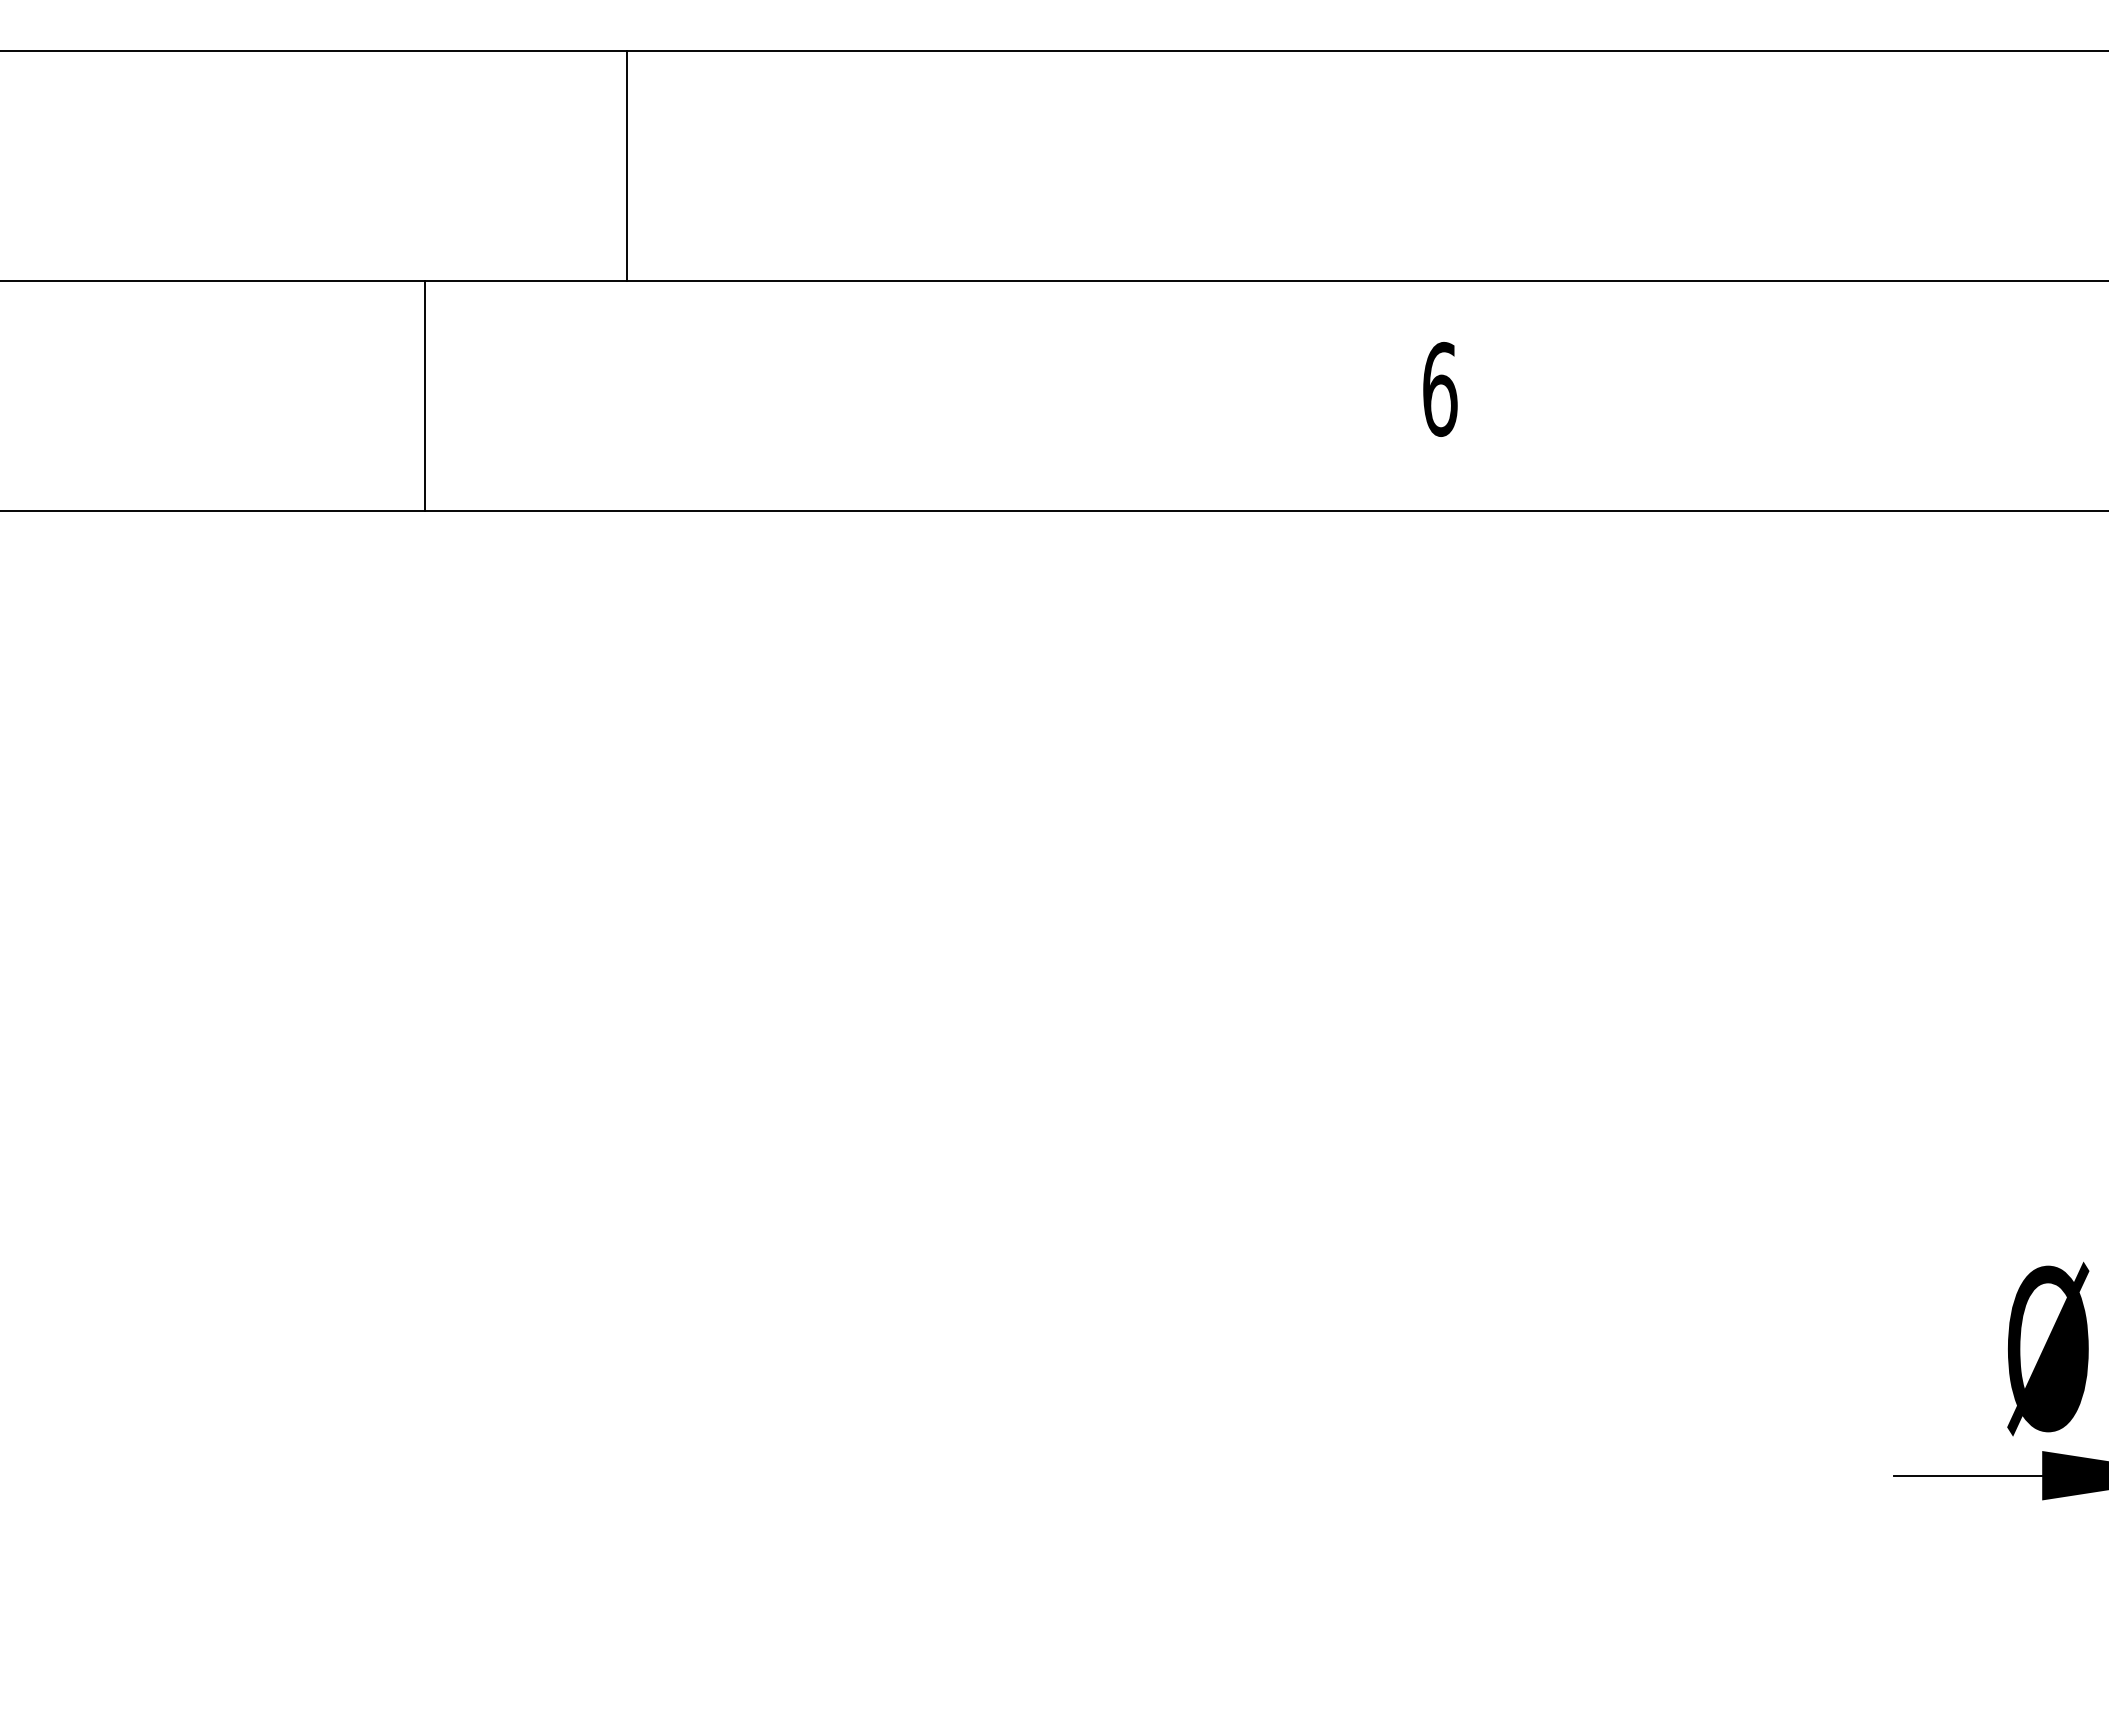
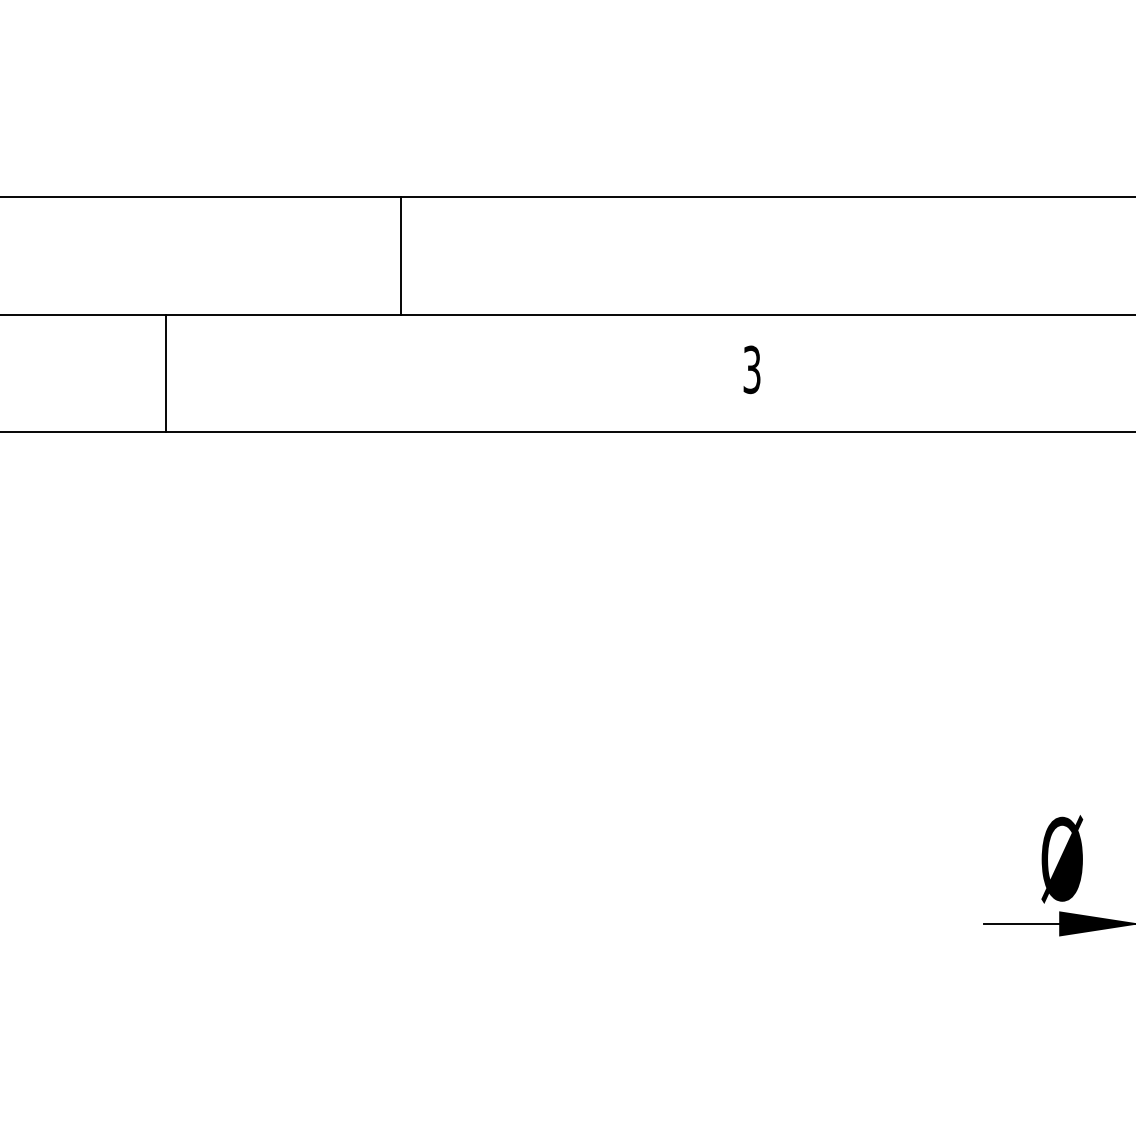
line: (627, 165) -> (400, 255), moved
text: (1438, 388) -> (751, 369), 6 -> 3
line: (425, 394) -> (166, 372), moved

